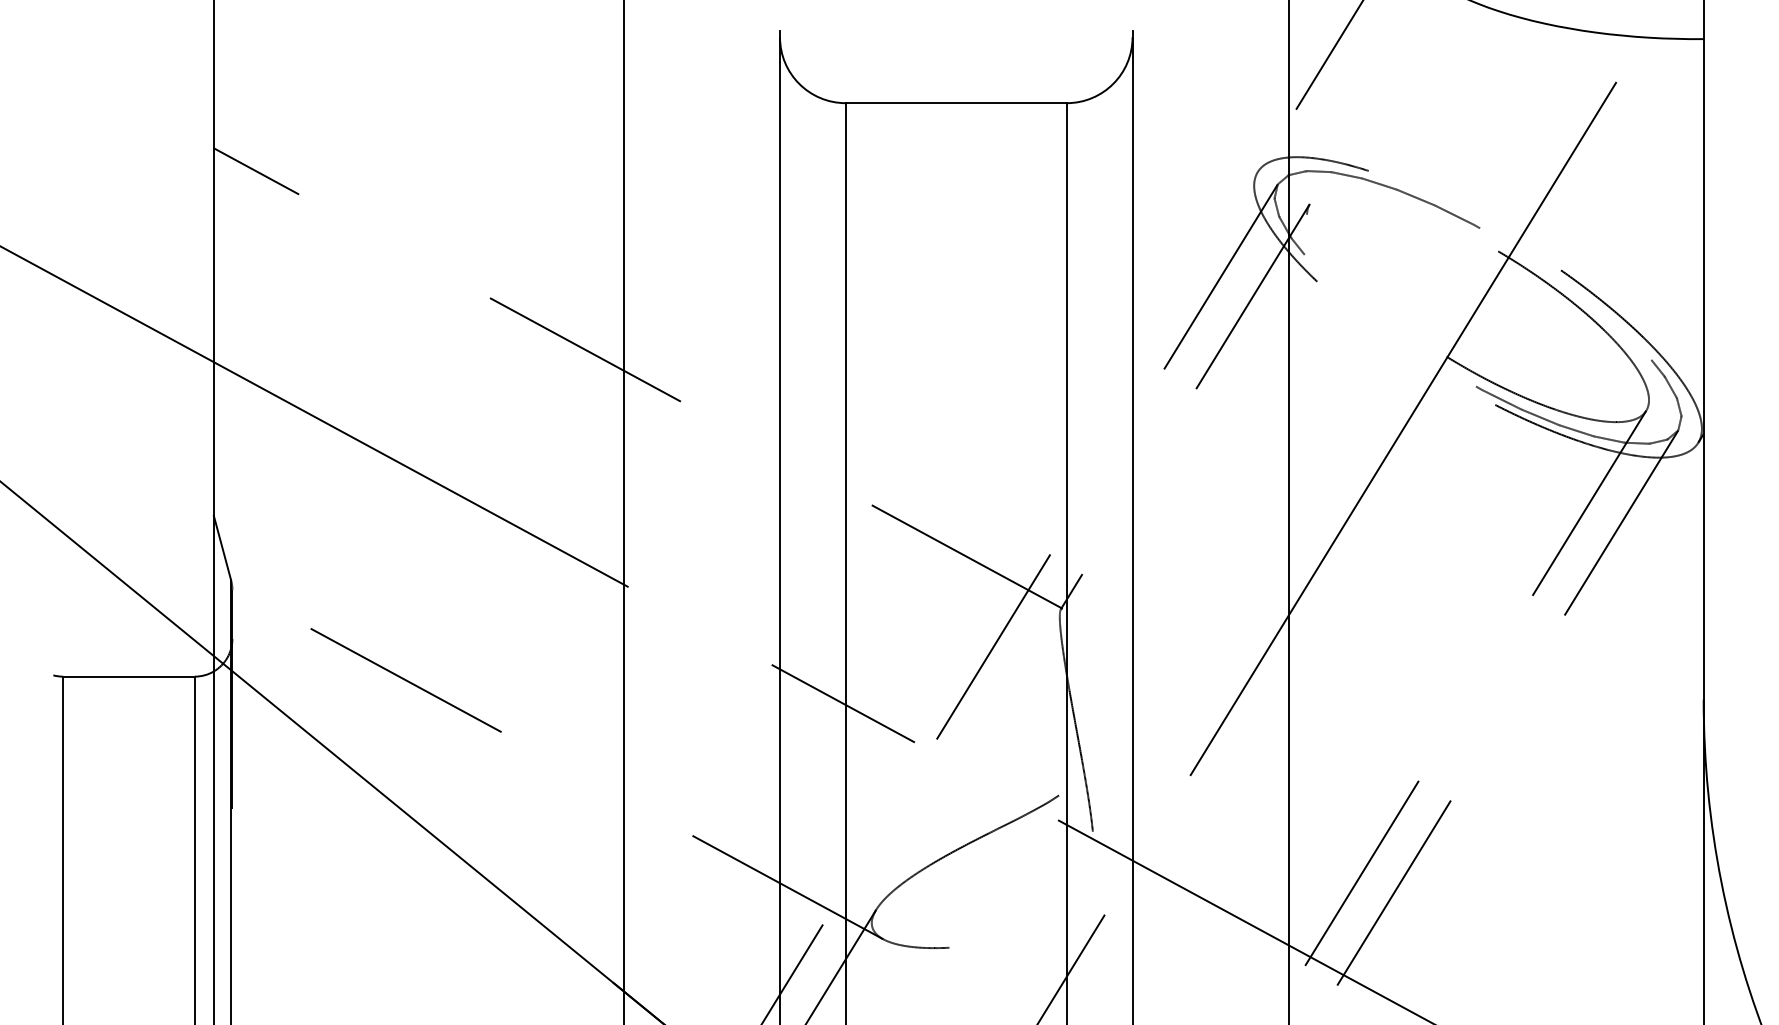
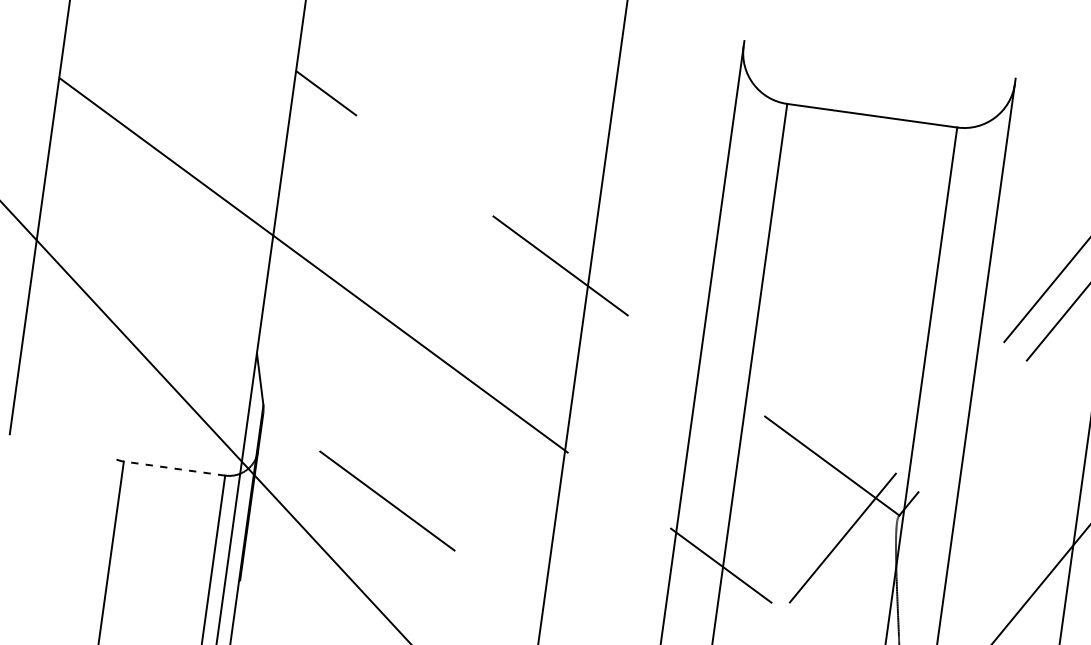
line: (128, 676) -> (174, 468), solid -> dashed

